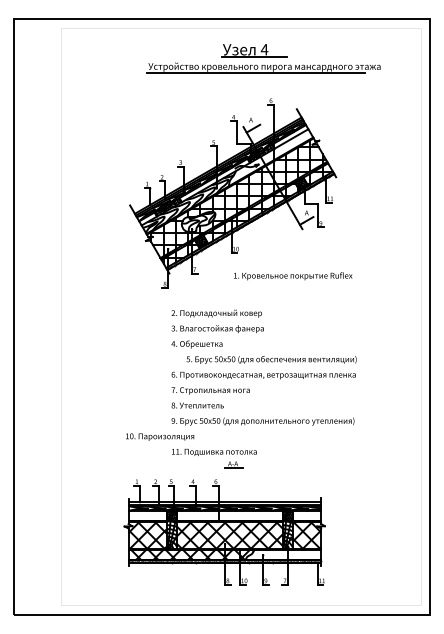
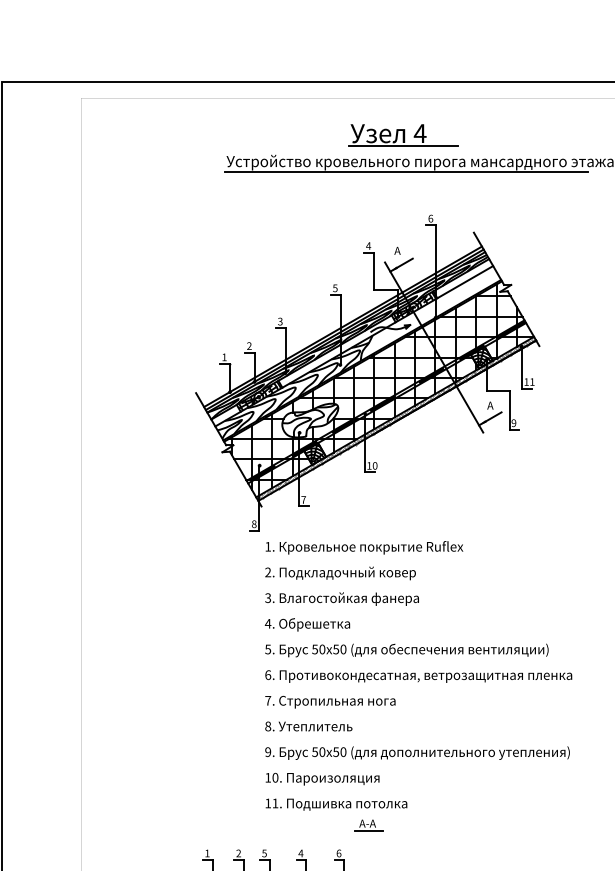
text: (293, 276) -> (365, 548), moved
text: (271, 359) -> (406, 649), moved
text: (160, 436) -> (323, 778), moved

